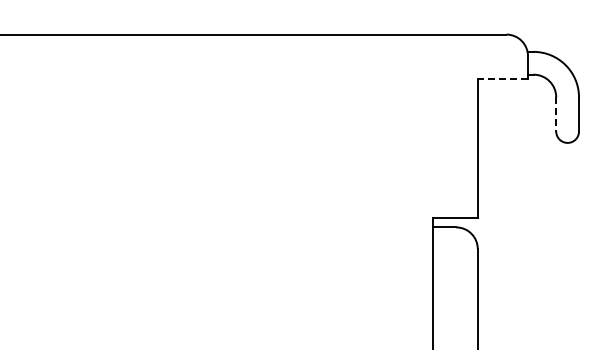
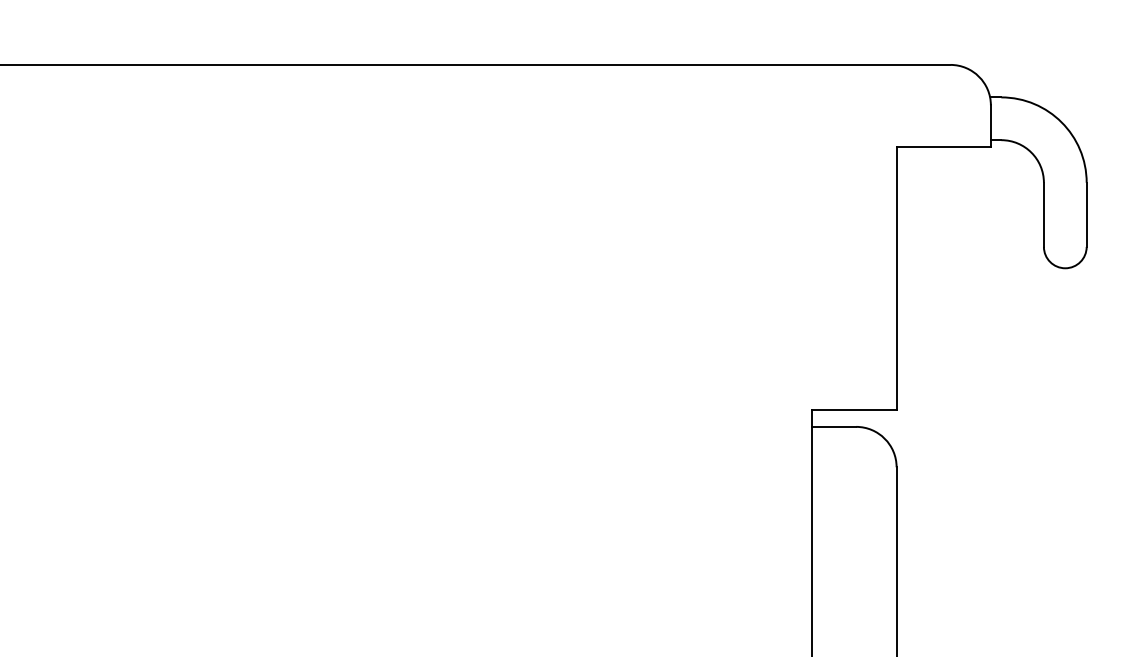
line: (502, 78) -> (943, 147), dashed -> solid
line: (556, 114) -> (1044, 214), dashed -> solid

